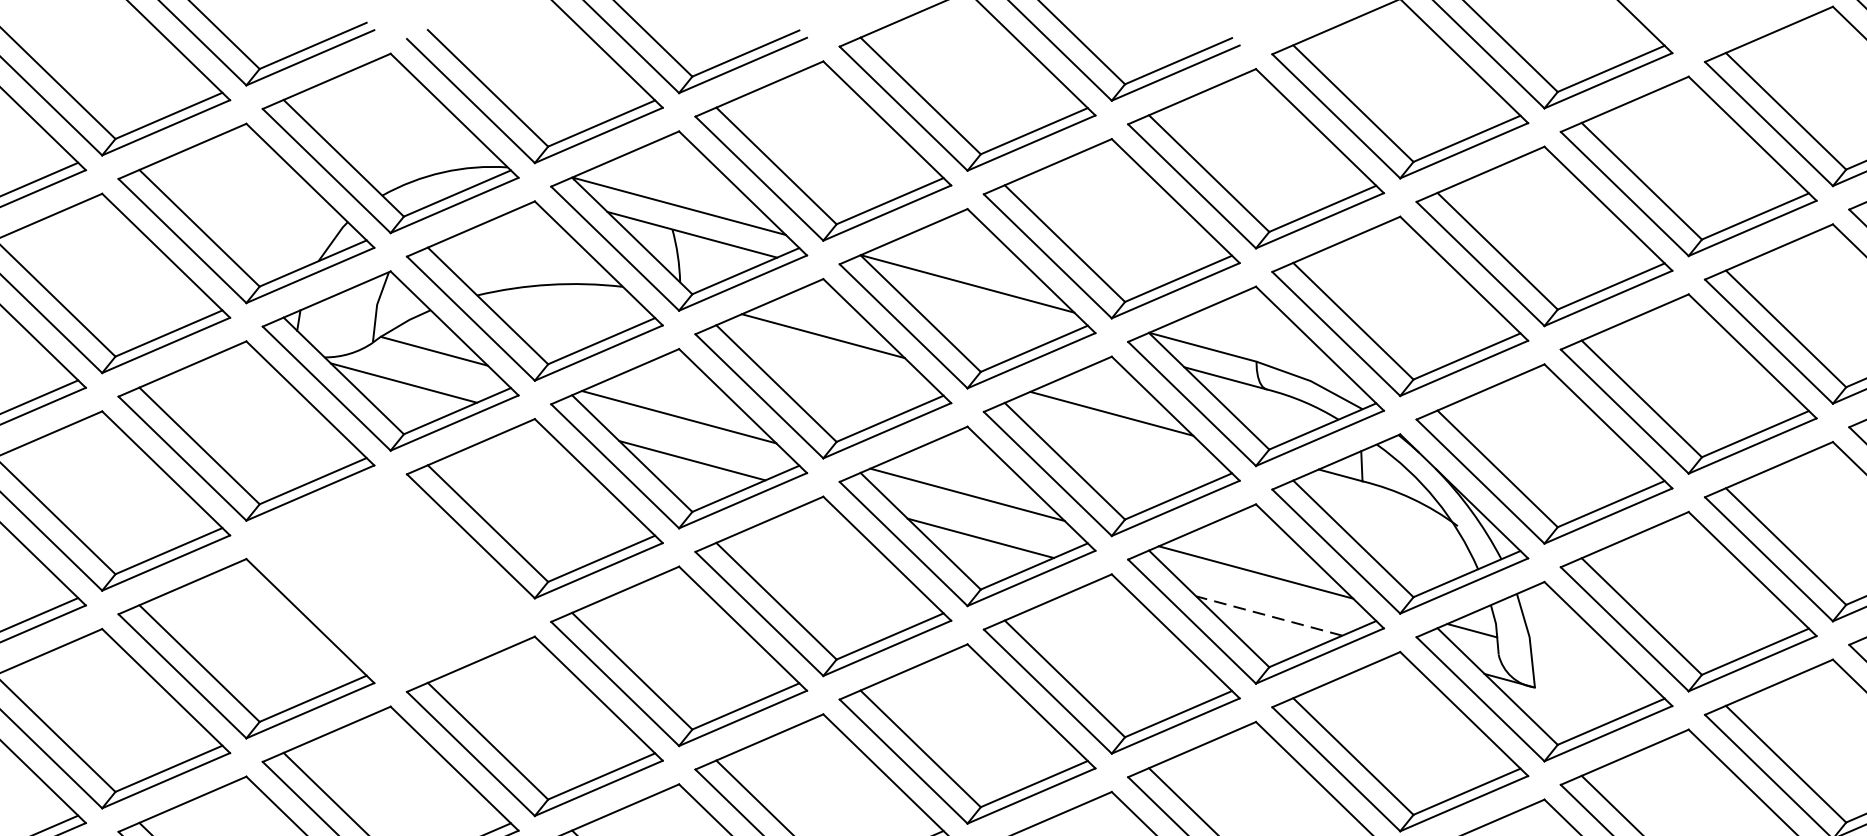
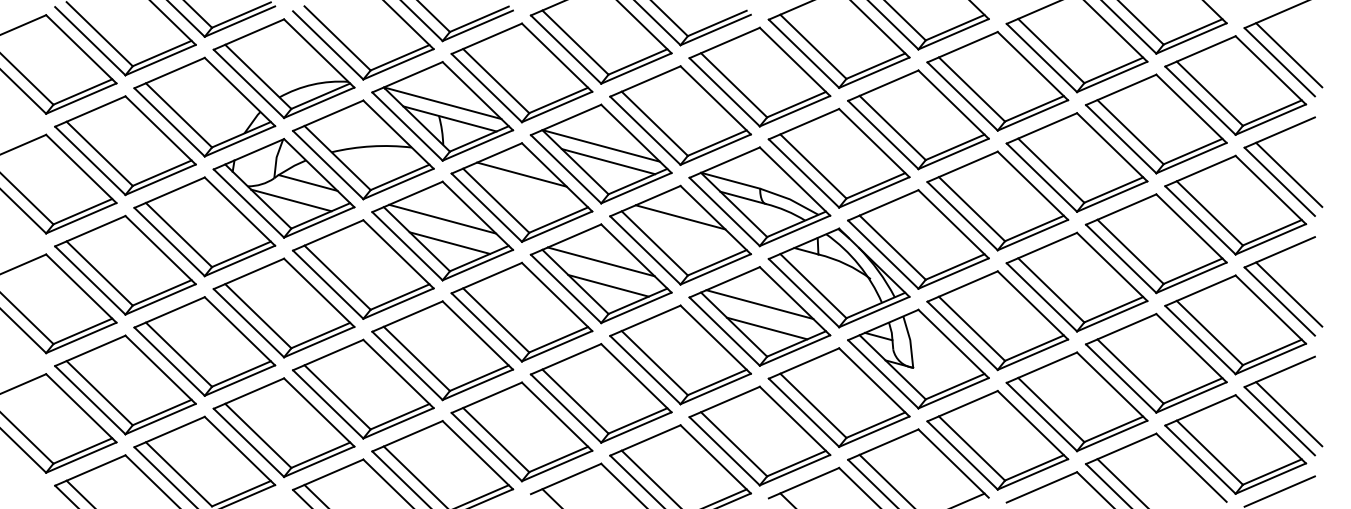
line: (980, 312) -> (608, 161), added
part: (389, 577) -> (283, 307), added
line: (1269, 615) -> (767, 328), dashed -> solid

